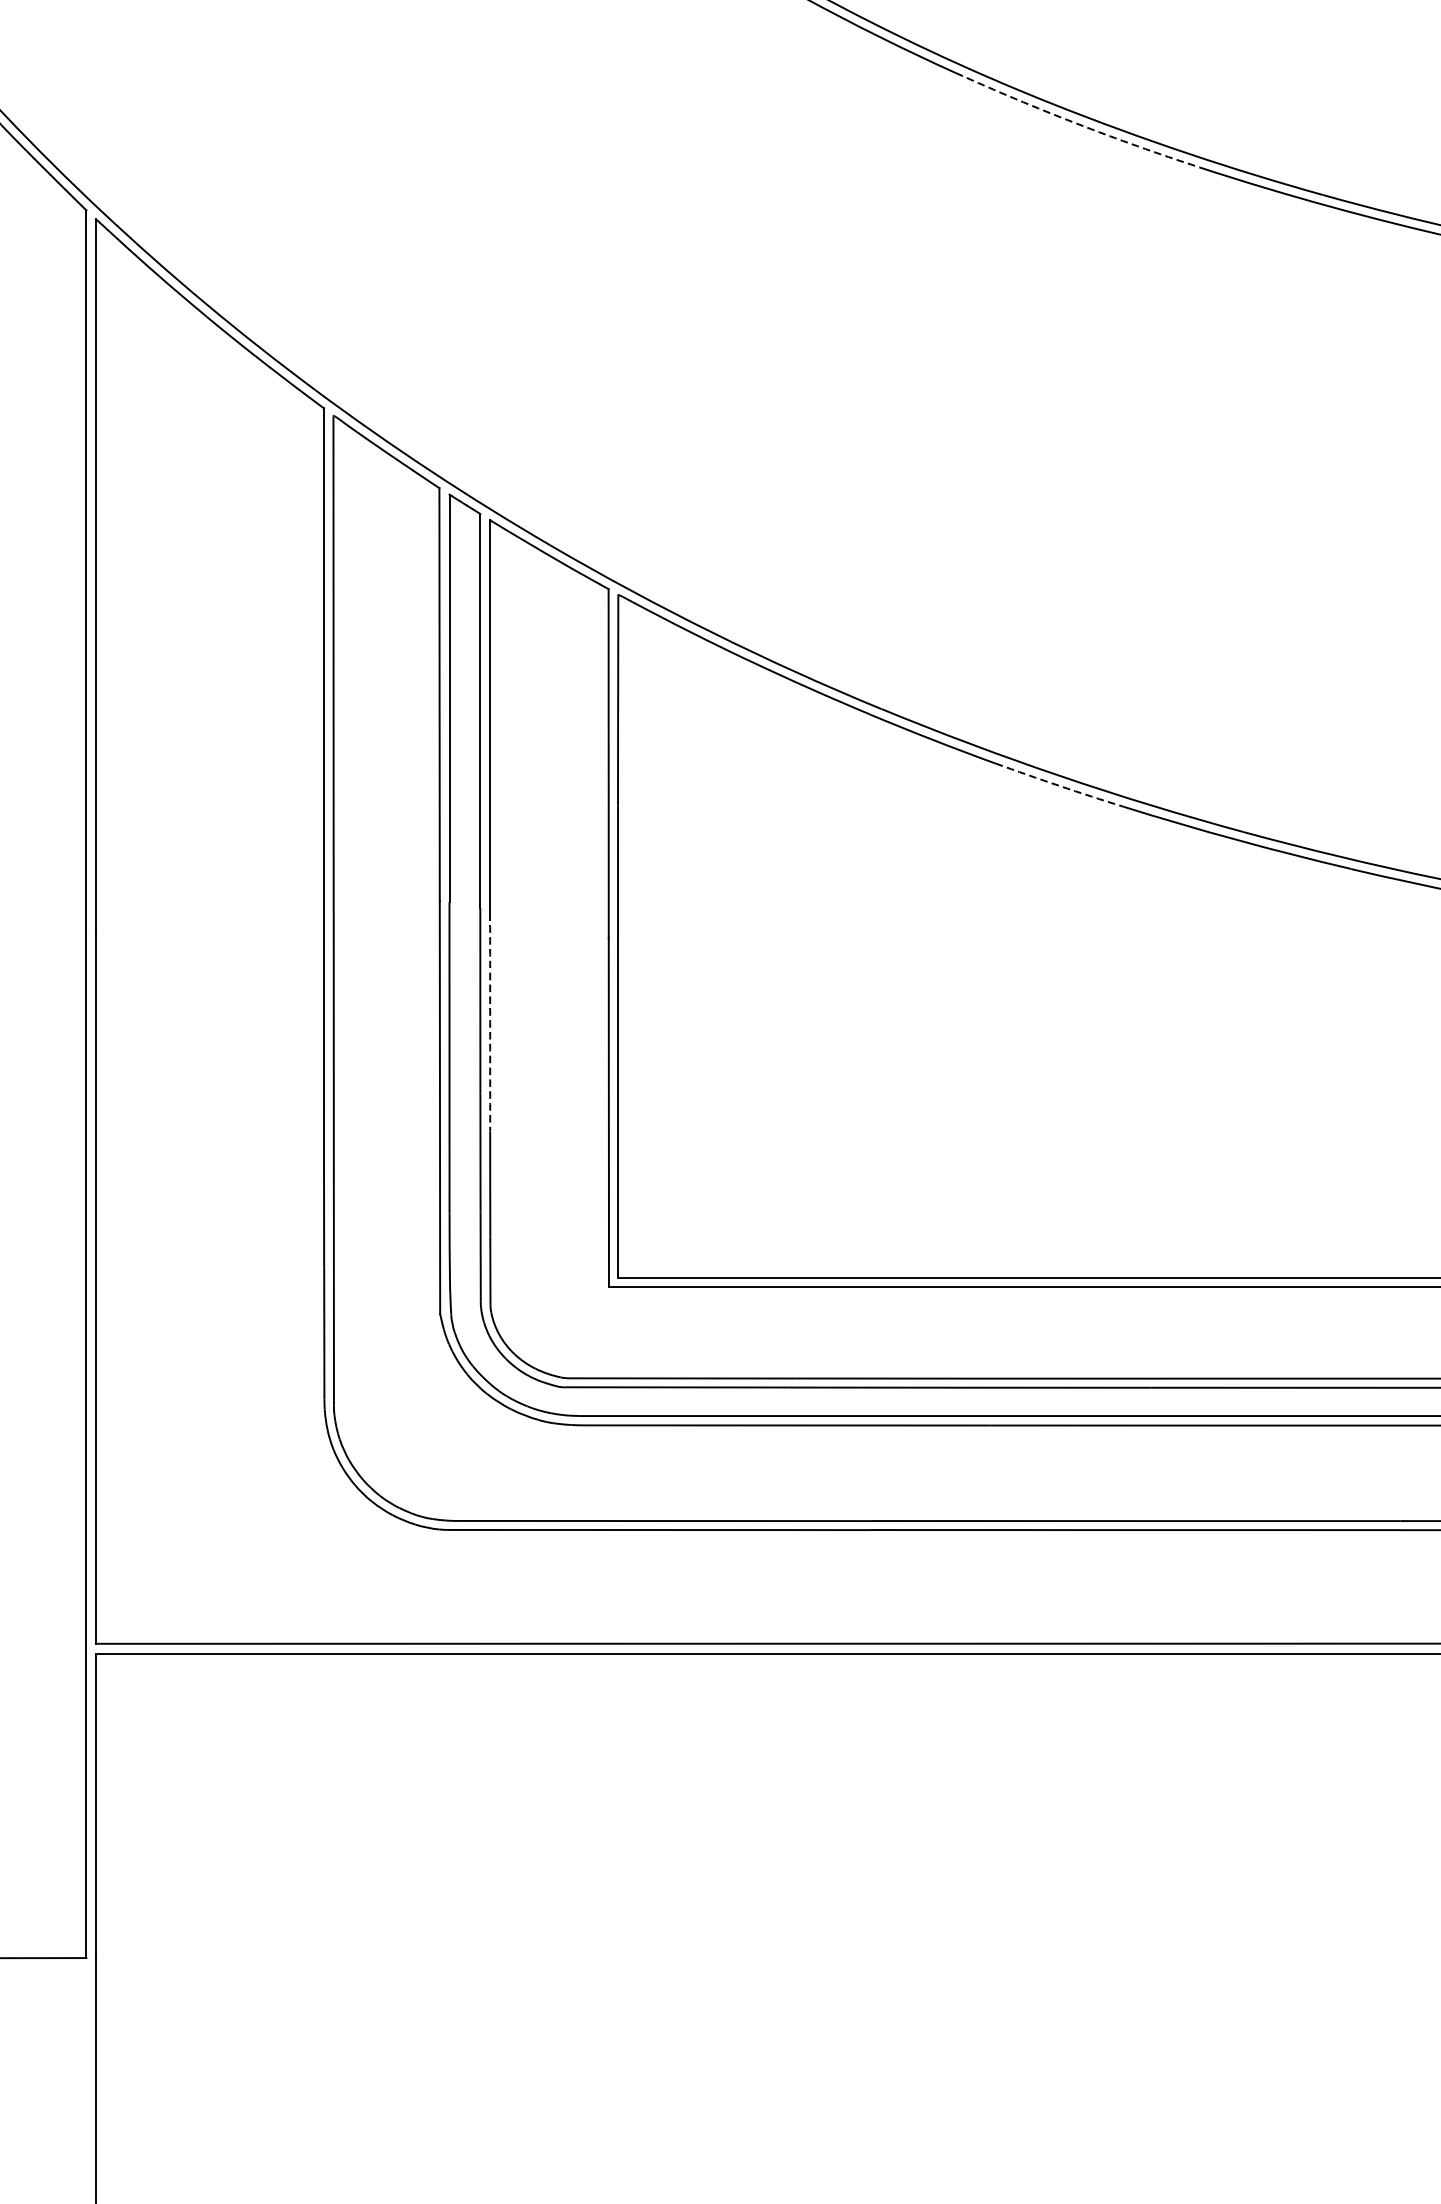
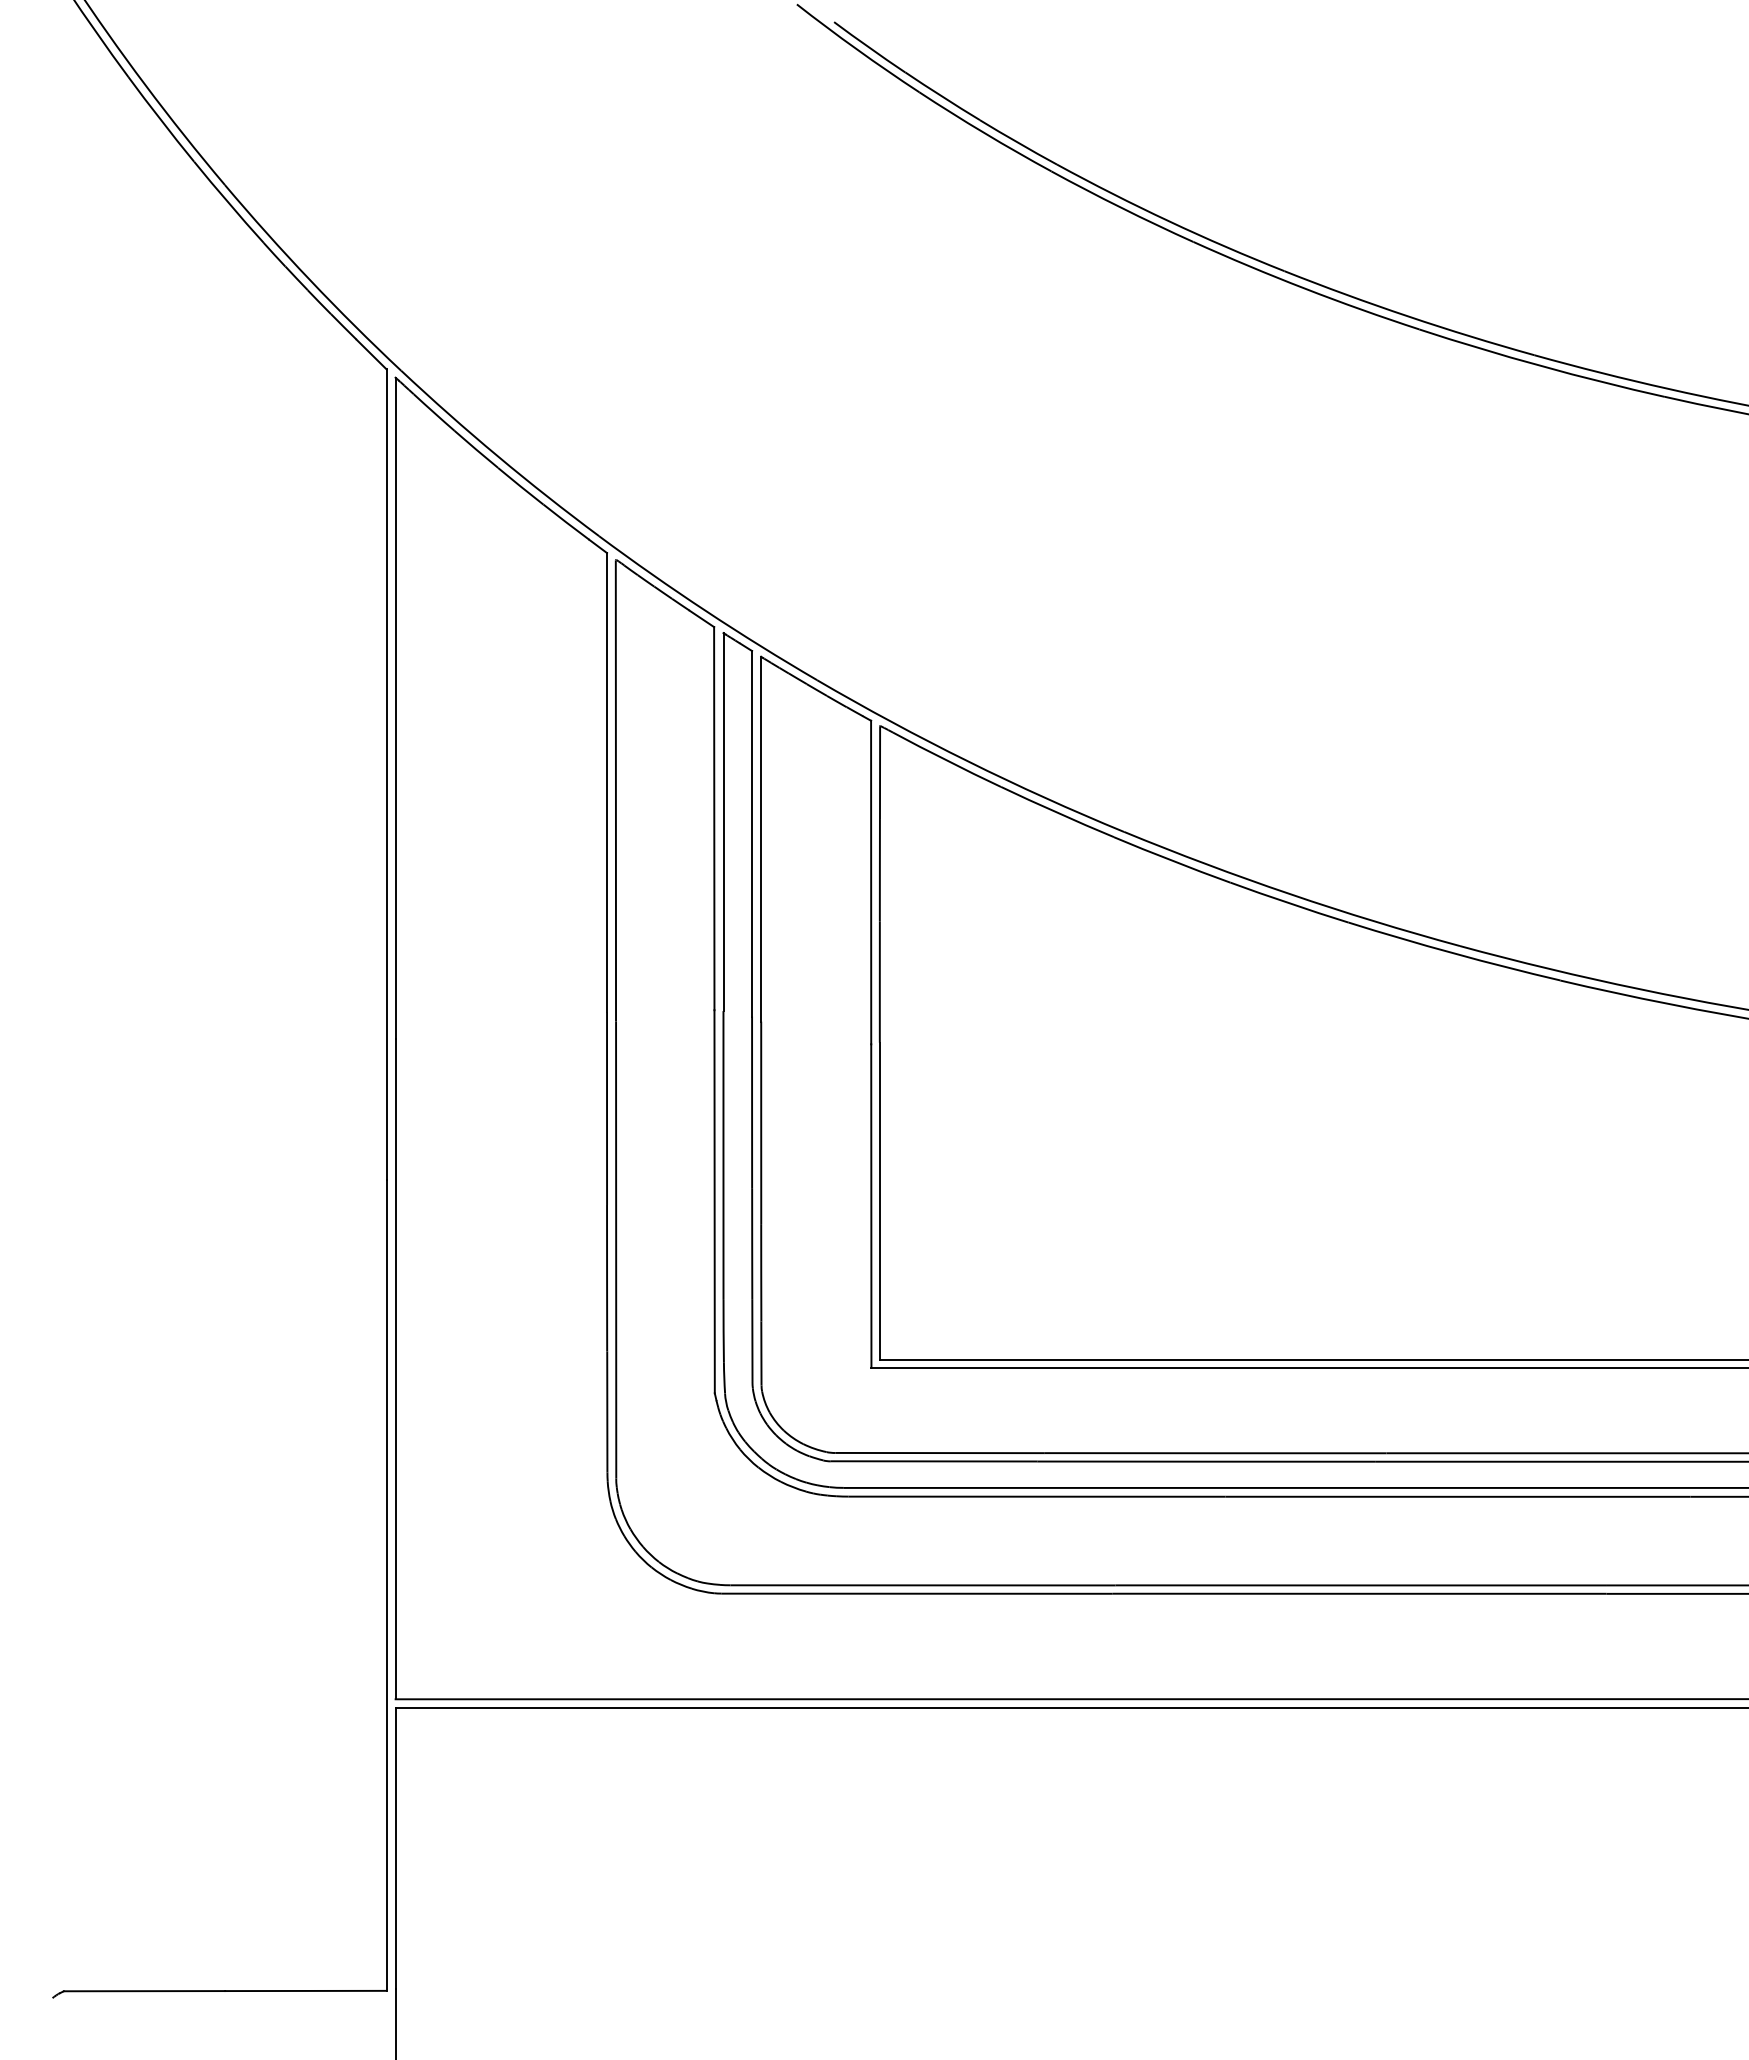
arc: (1076, 123) -> (1305, 288), dashed -> solid
arc: (1059, 786) -> (1289, 903), dashed -> solid
arc: (490, 1022) -> (761, 1122), dashed -> solid

